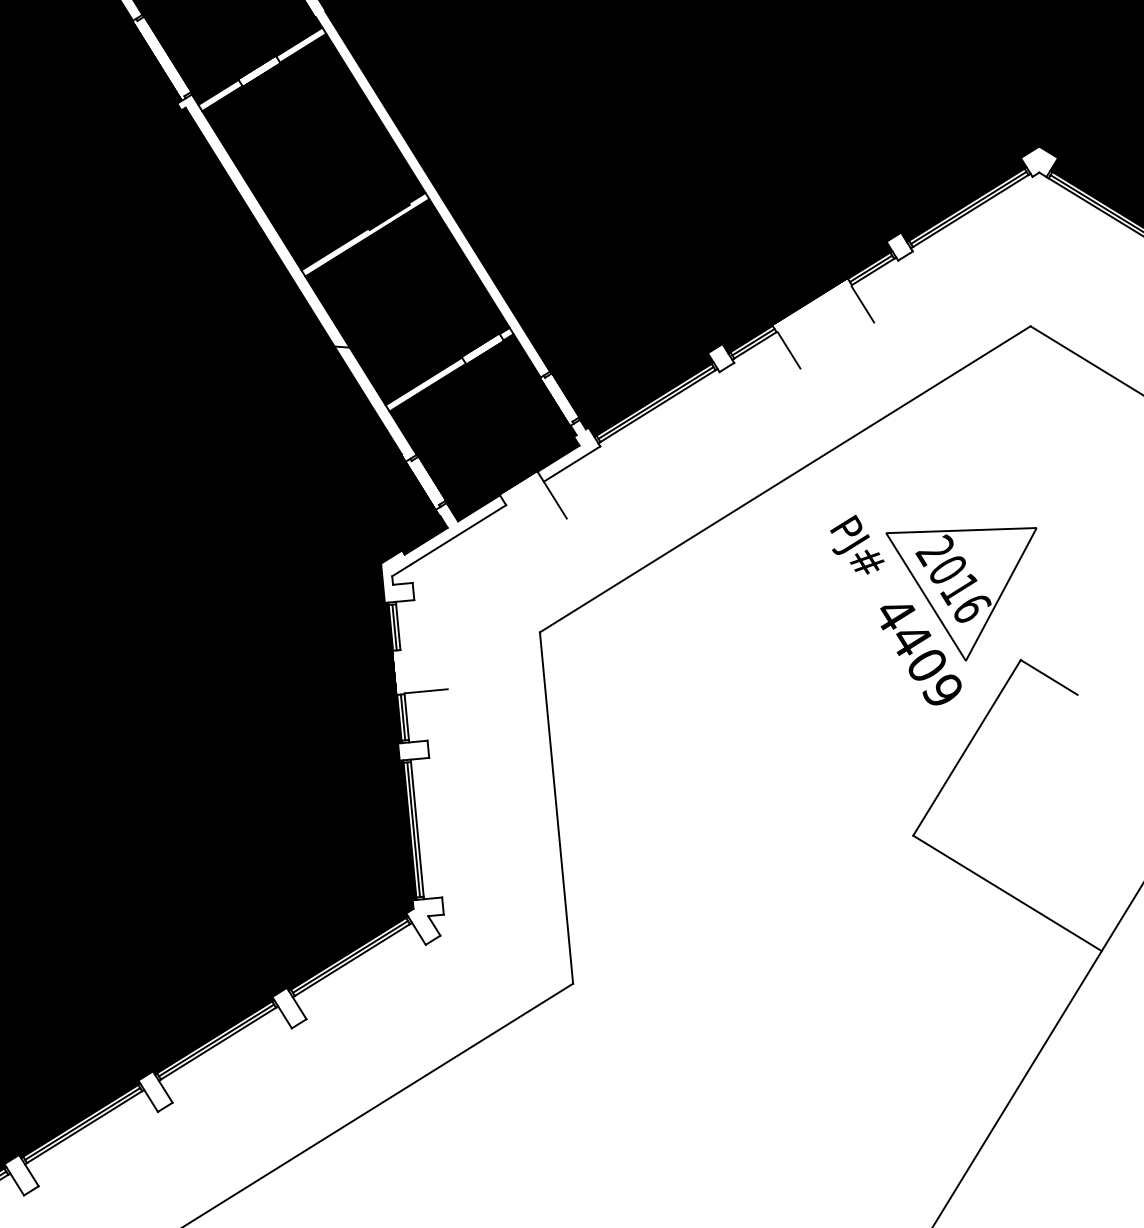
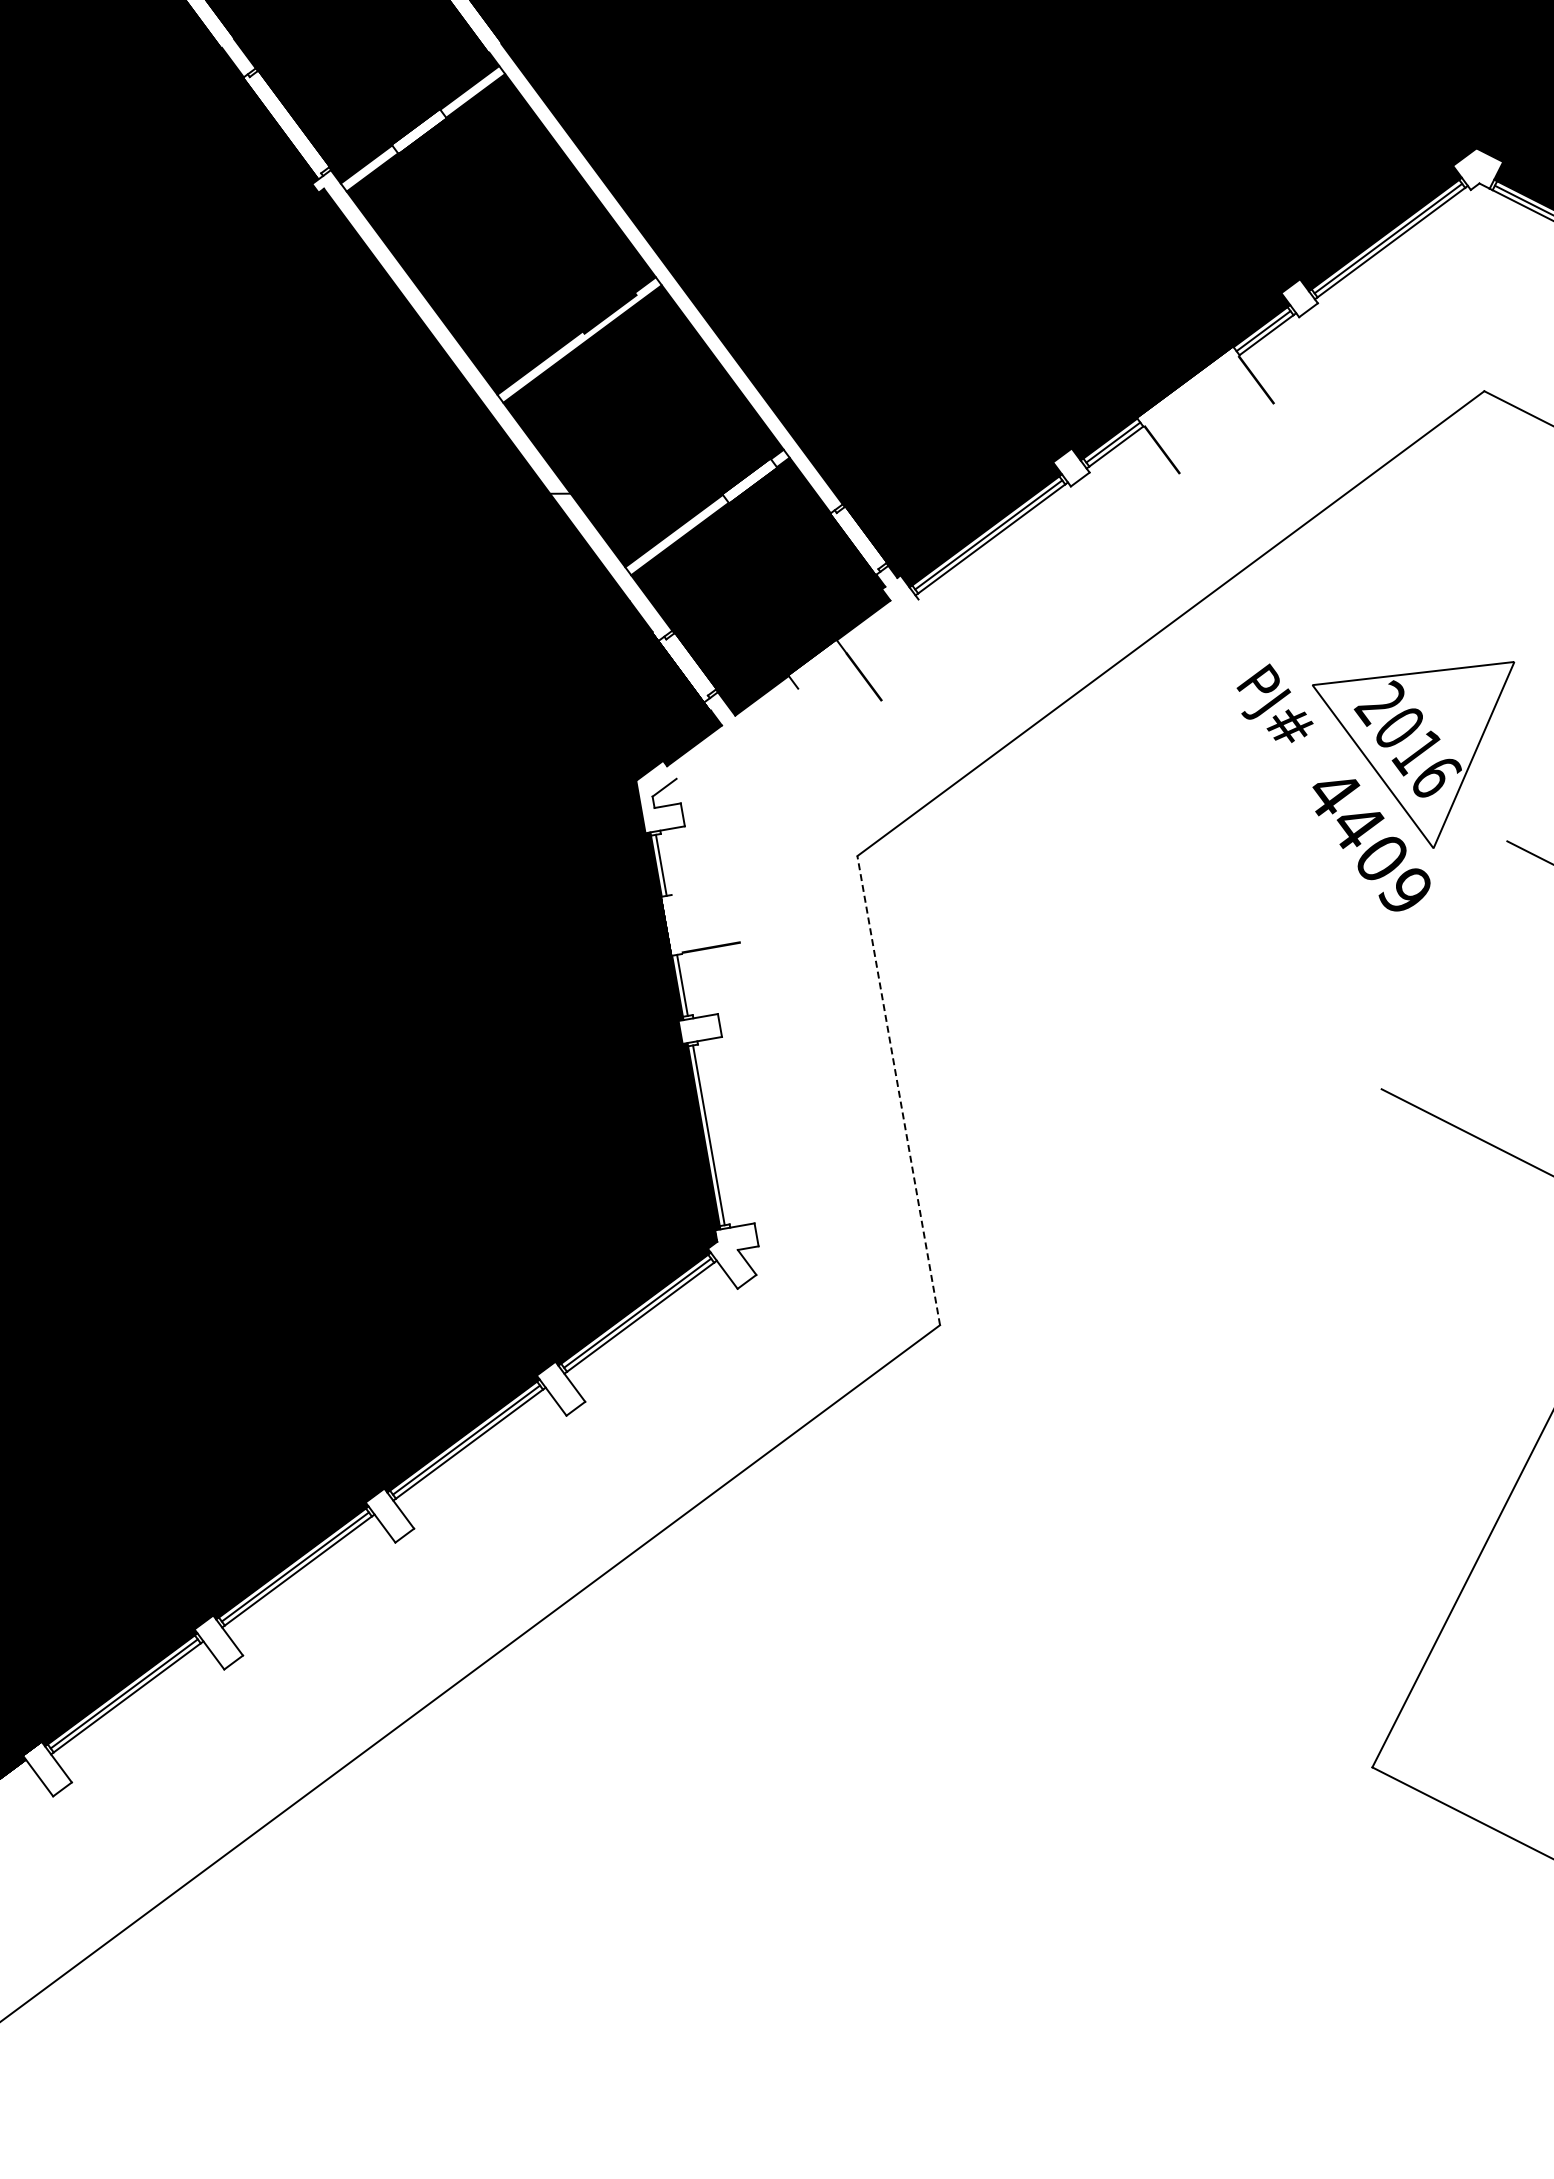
line: (572, 464) -> (882, 626), removed
line: (458, 534) -> (737, 733), removed
line: (397, 627) -> (665, 864), removed
line: (406, 716) -> (686, 983), removed
line: (967, 748) -> (1444, 965), removed
line: (556, 807) -> (898, 1090), solid -> dashed
line: (417, 829) -> (713, 1134), removed

